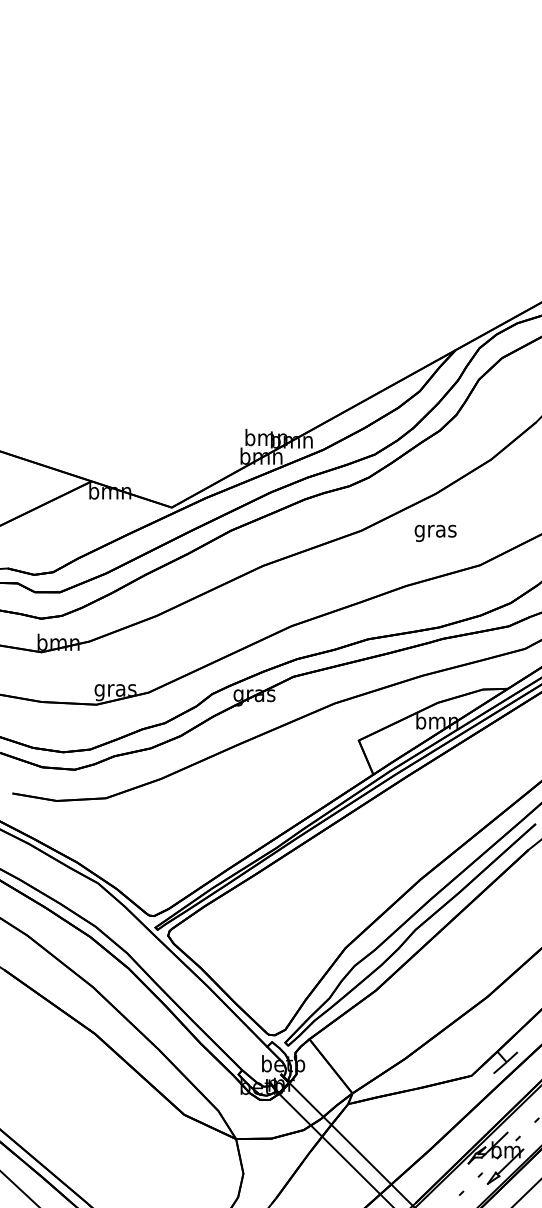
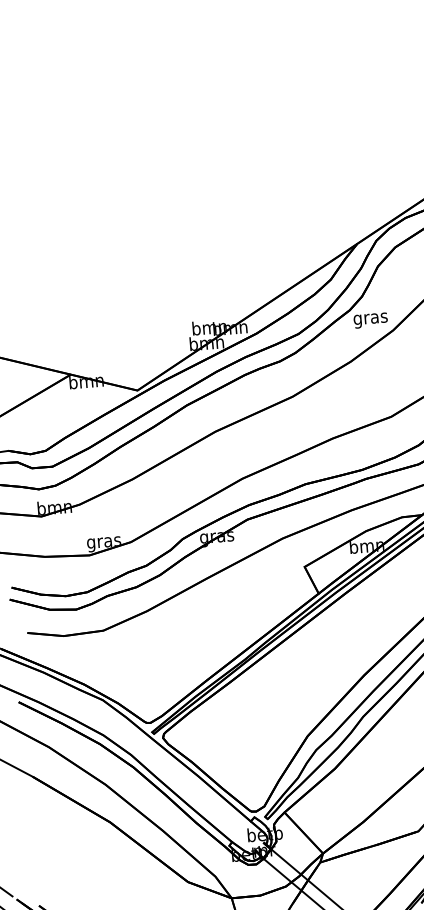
text: (435, 532) -> (370, 319), moved

